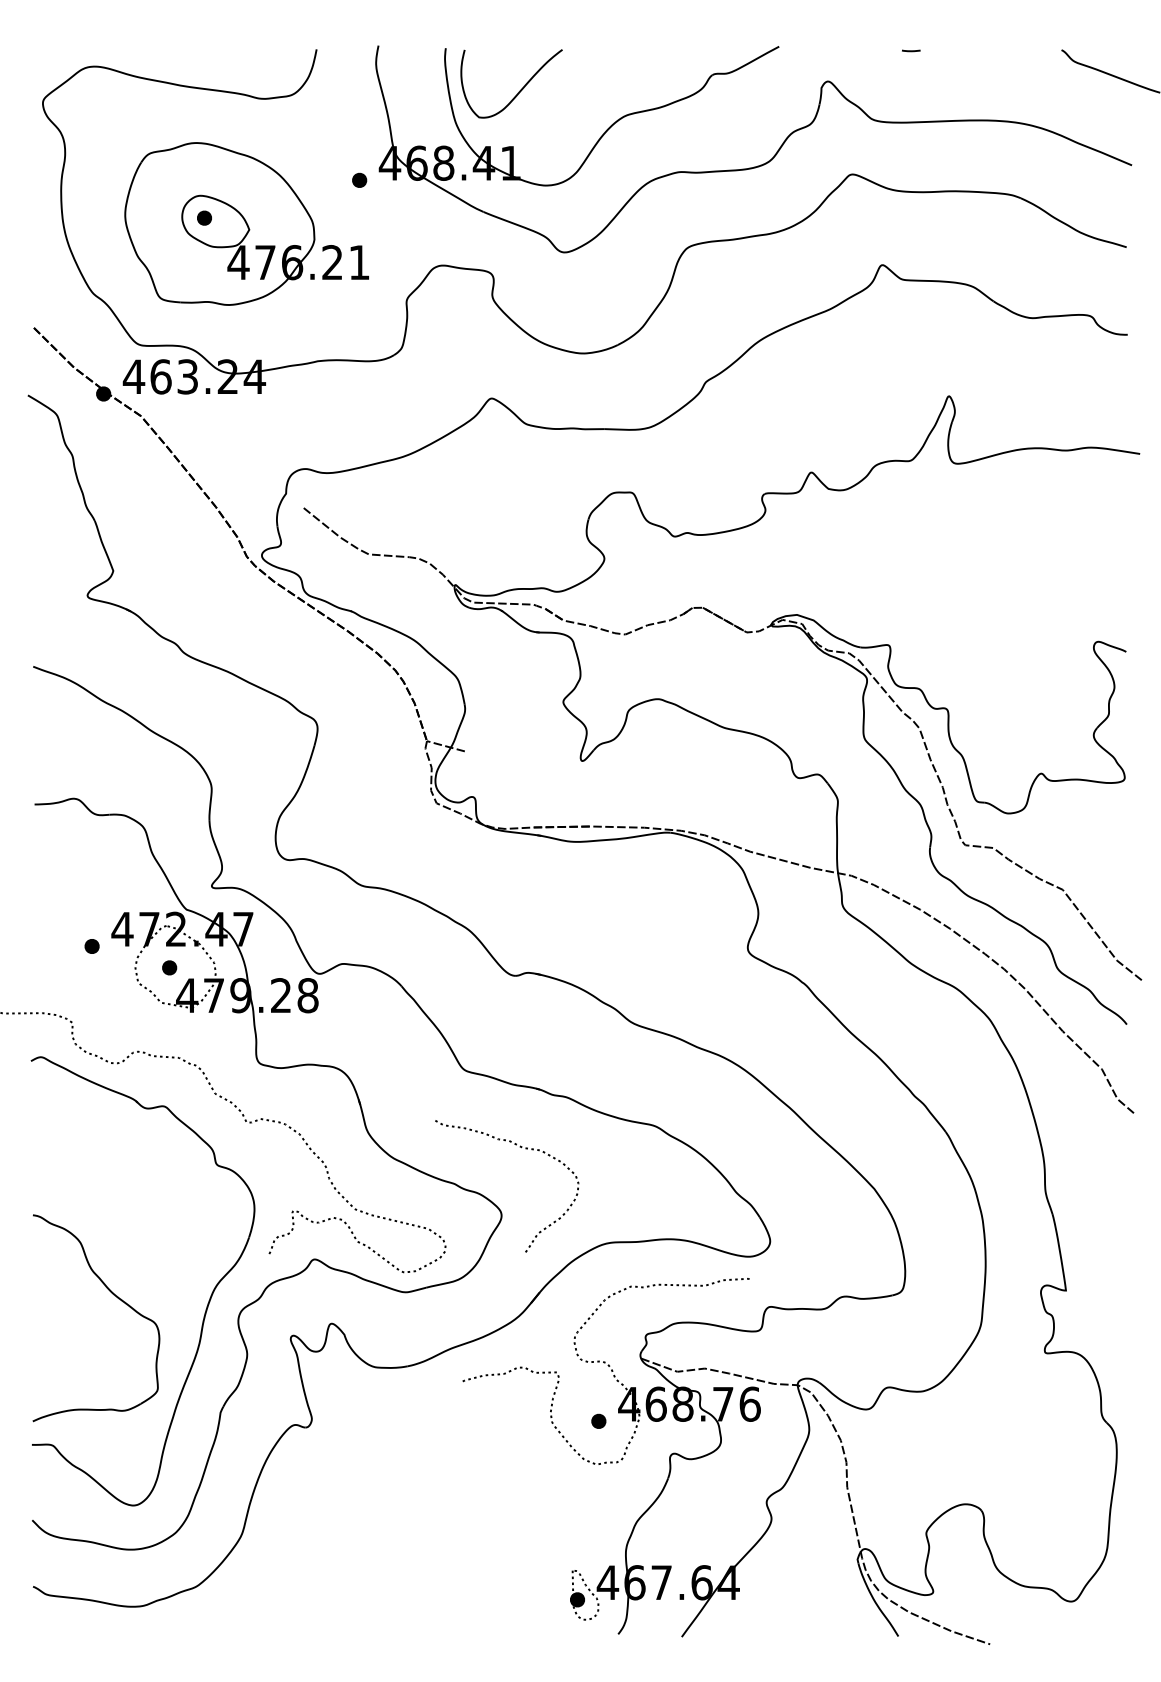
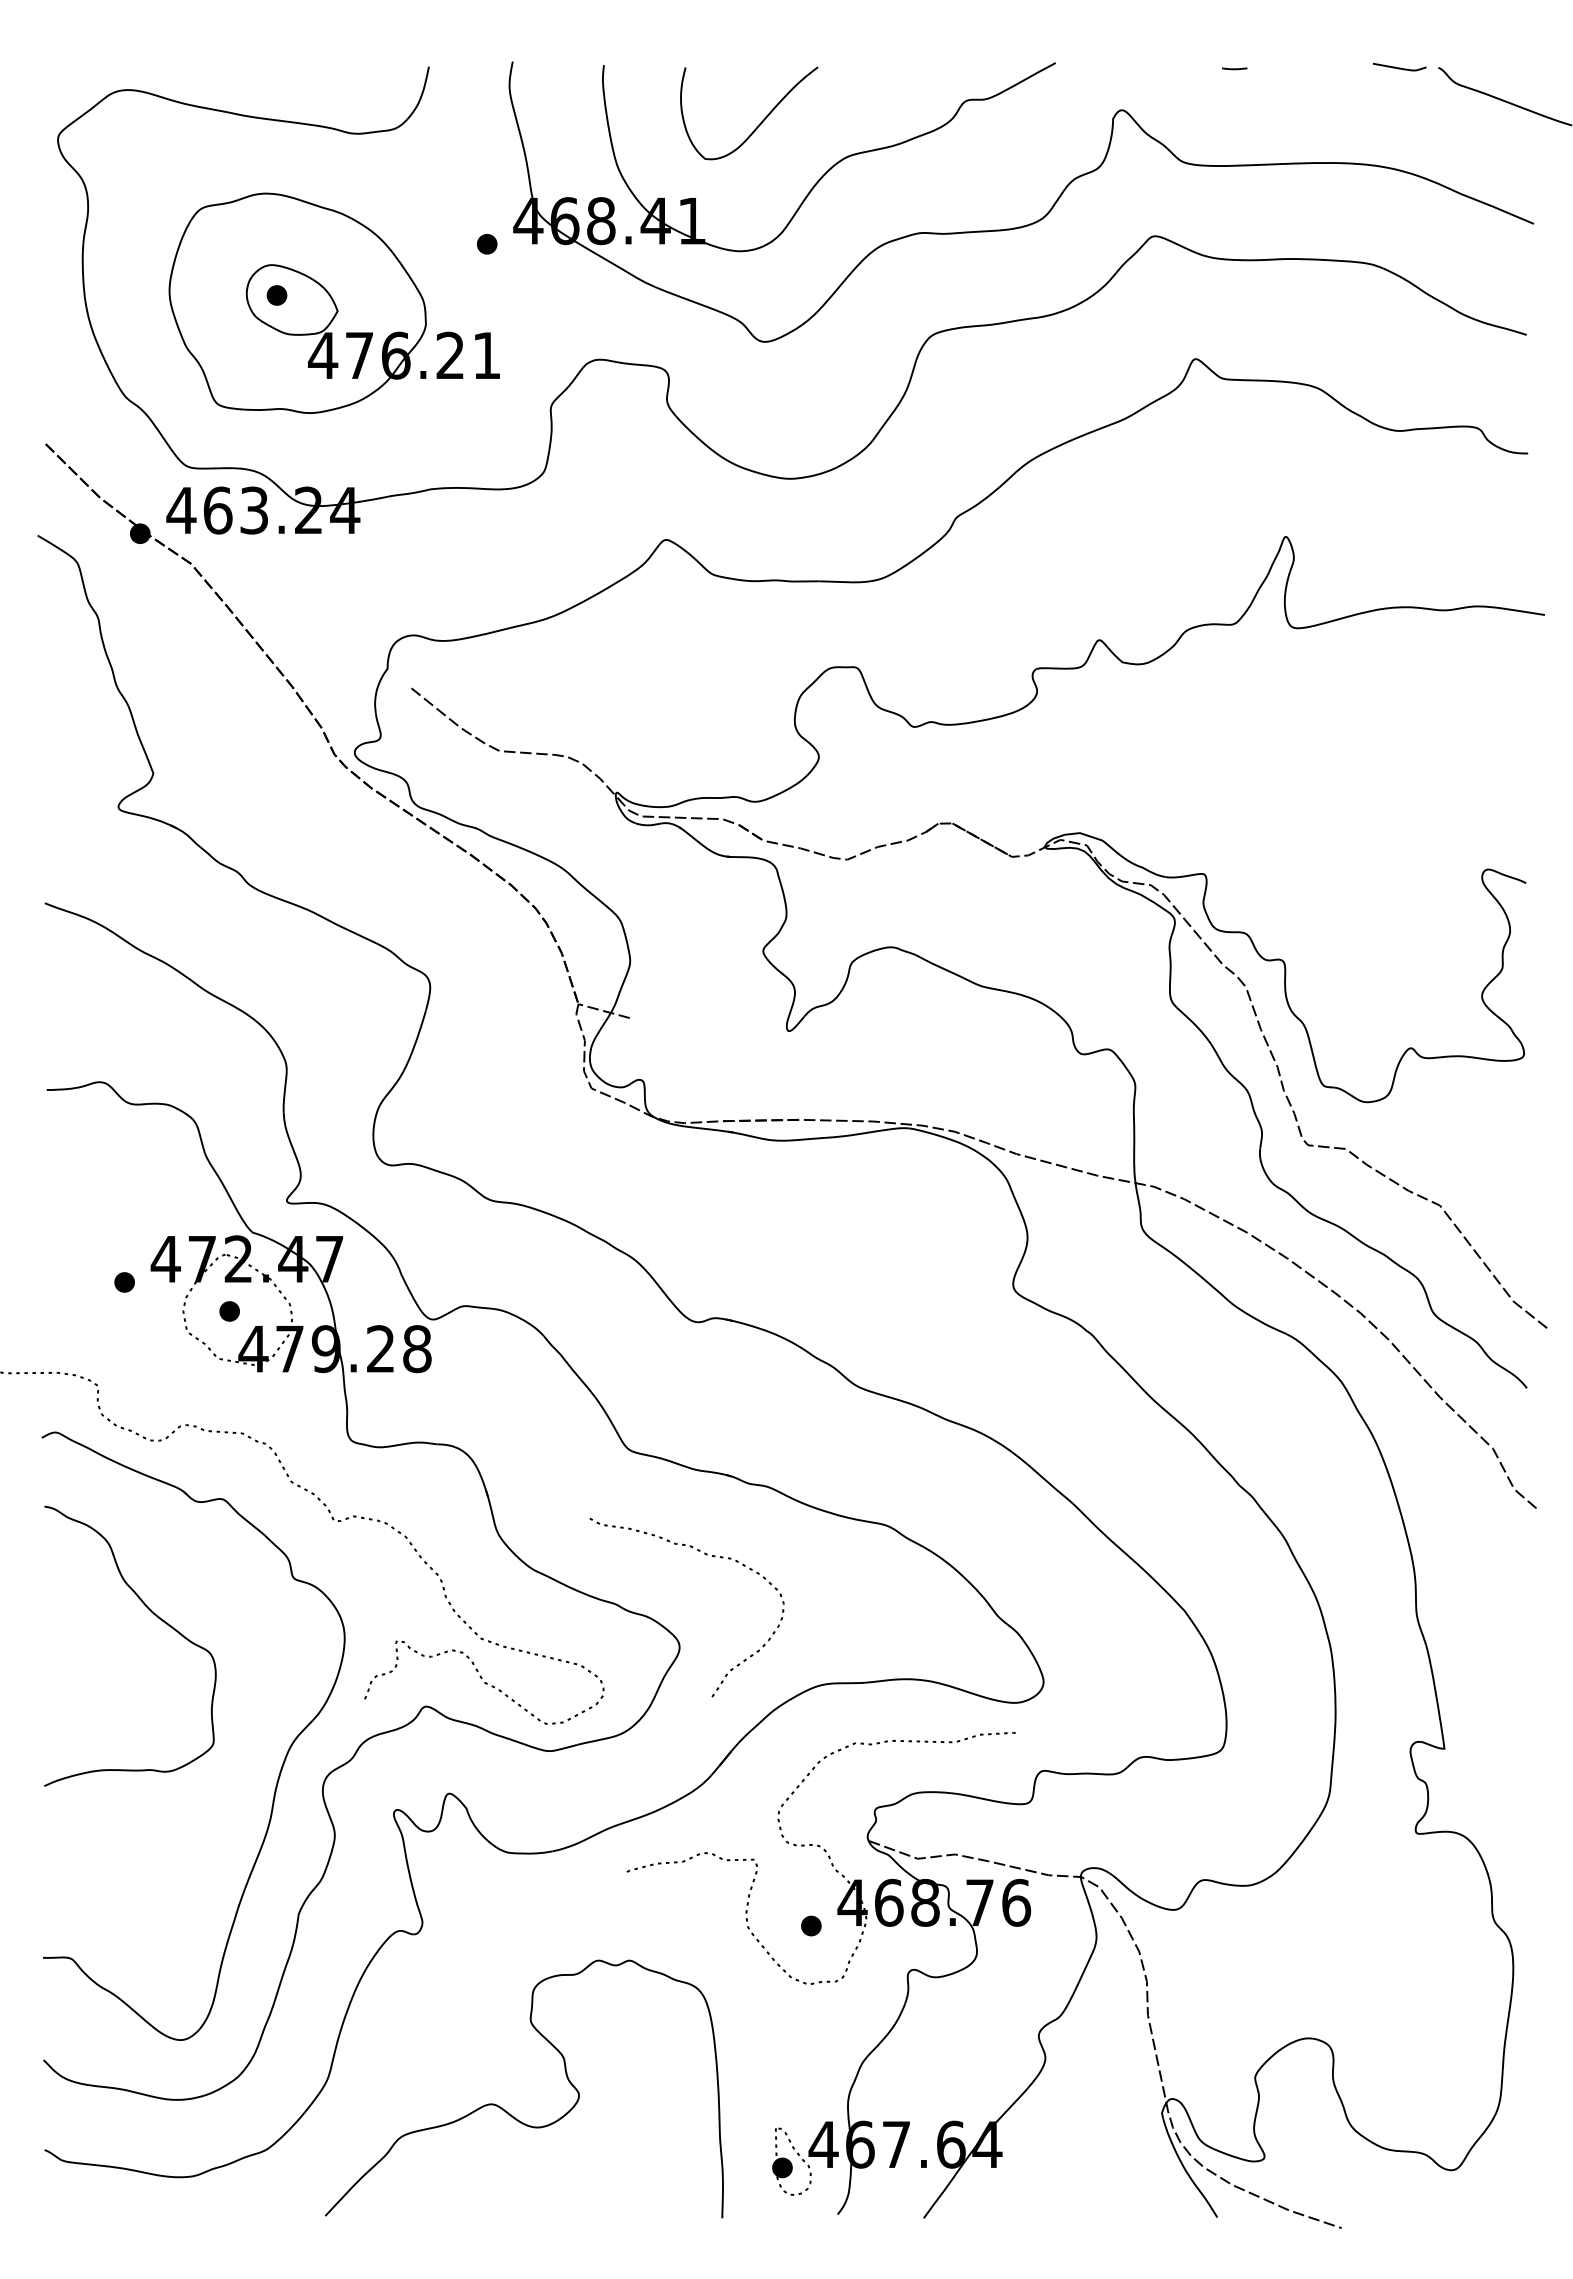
curve: (1032, 49) -> (1399, 67), added
curve: (519, 91) -> (759, 123), moved
part: (114, 1295) -> (154, 1615), moved
part: (373, 1557) -> (506, 2110), added

